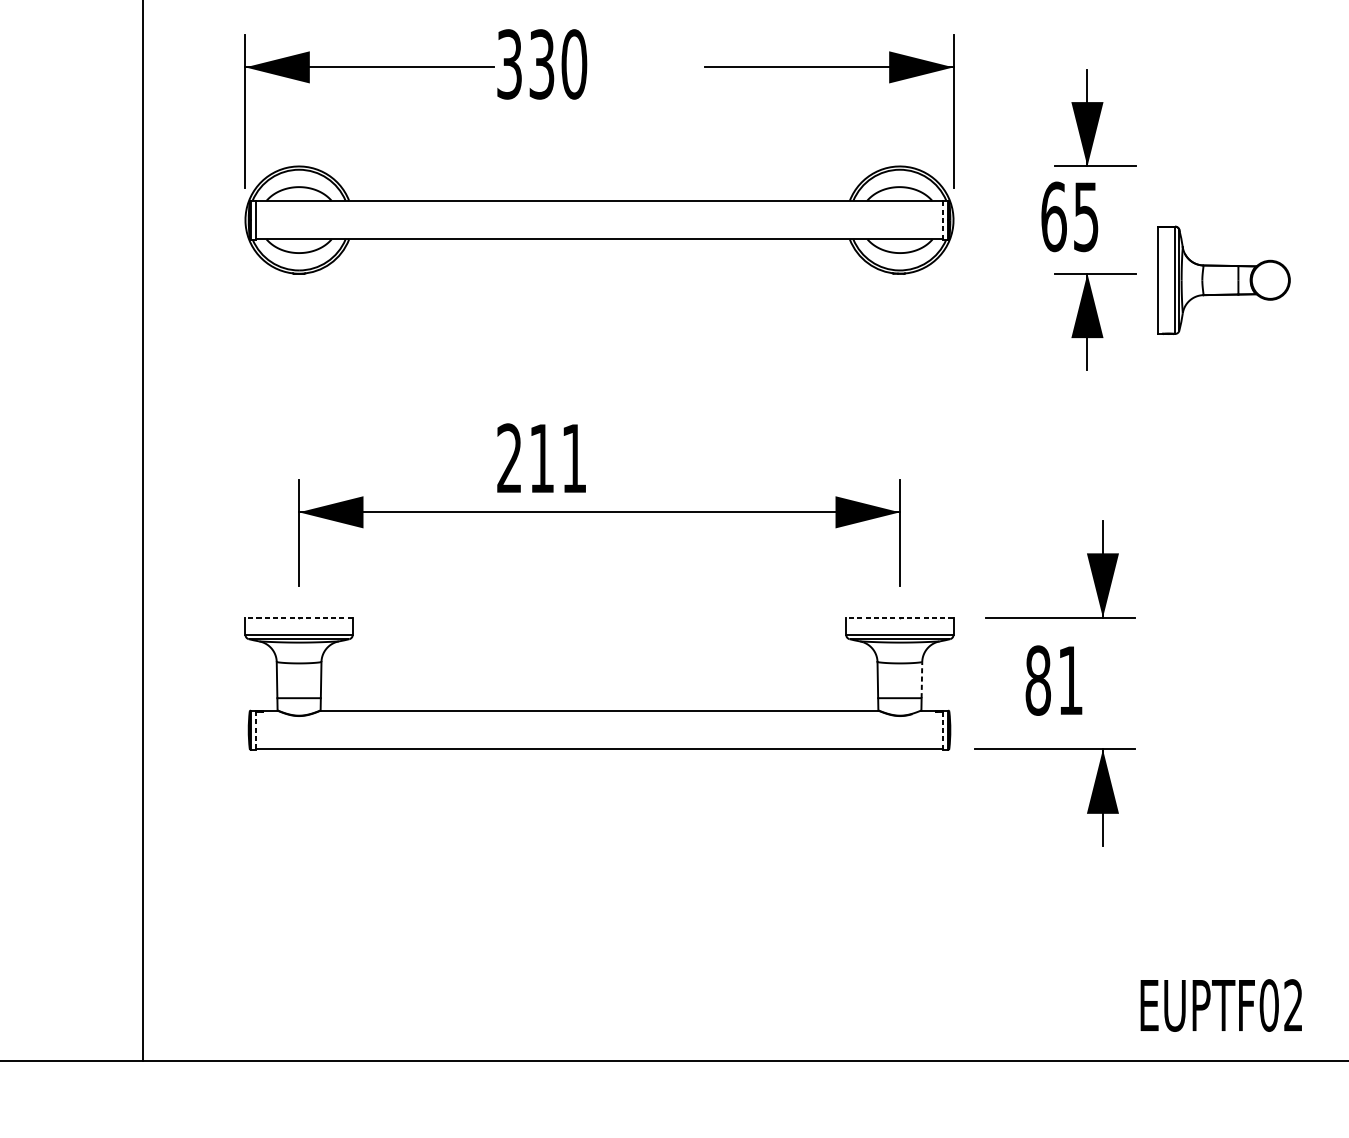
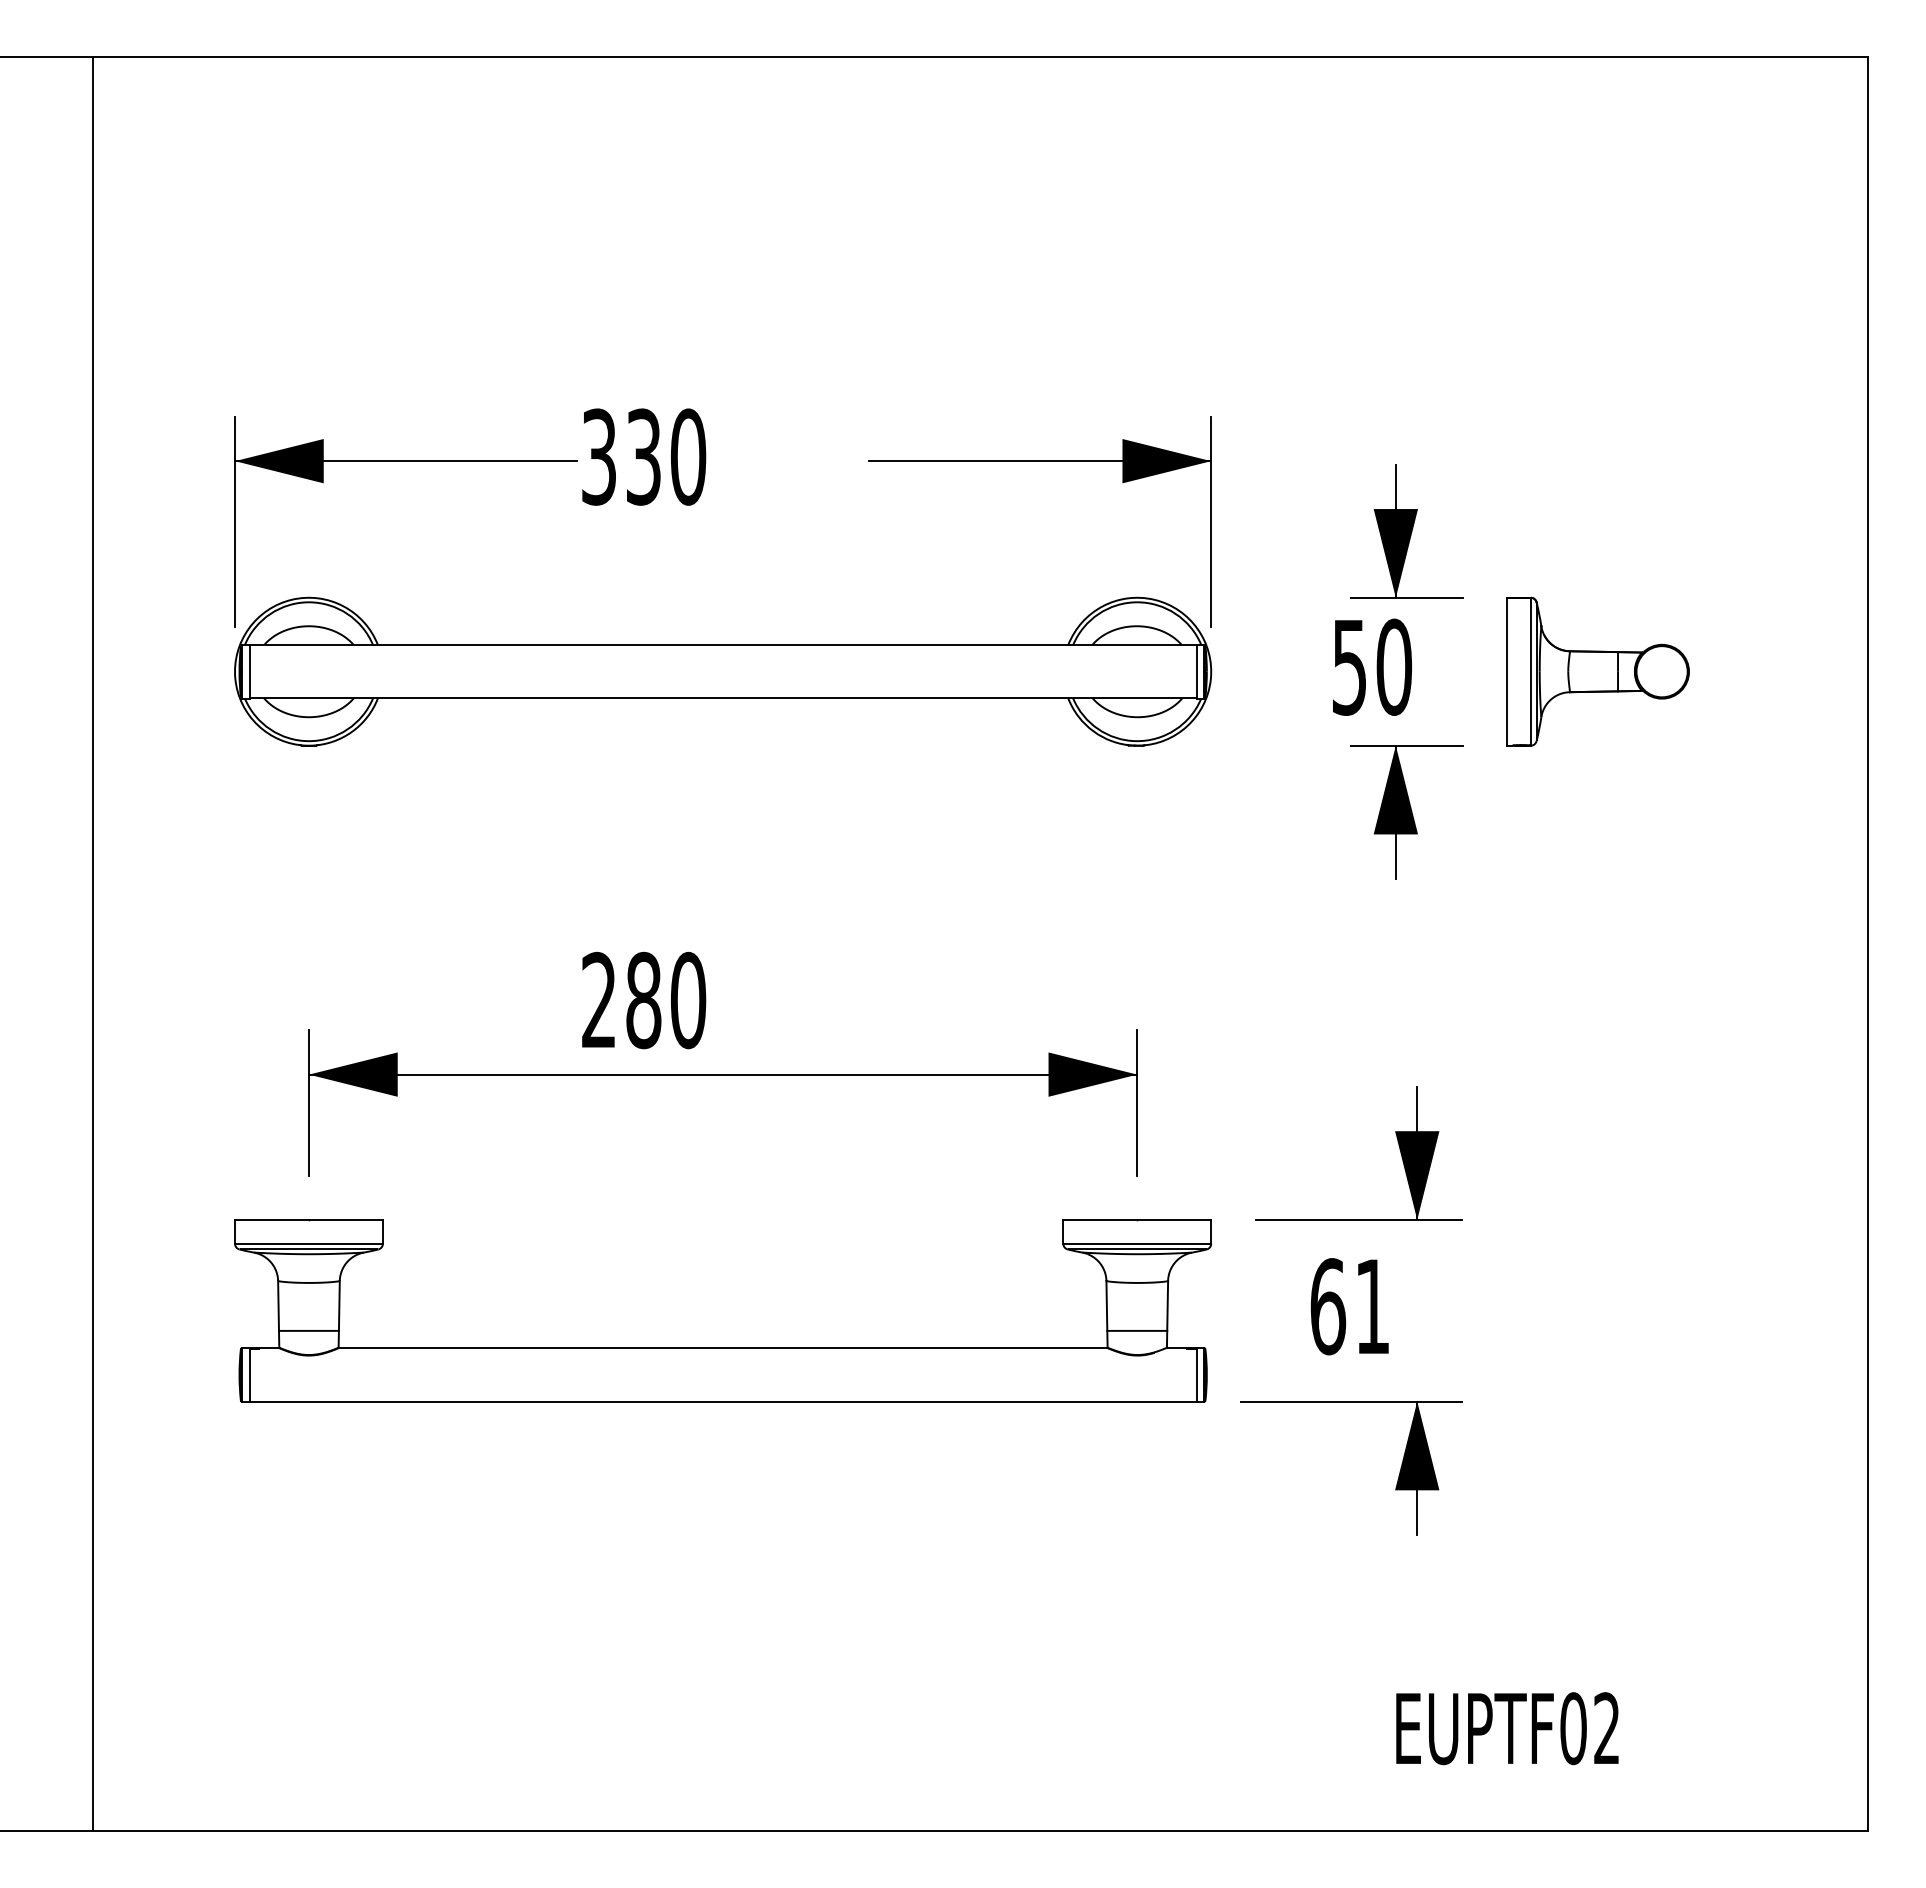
text: (1070, 216) -> (1372, 666), 65 -> 50
line: (942, 219) -> (1196, 671), dashed -> solid
part: (1223, 280) -> (1597, 671), moved
text: (558, 458) -> (666, 1000), 211 -> 280
line: (298, 617) -> (308, 1219), dashed -> solid
line: (900, 617) -> (1137, 1219), dashed -> solid
line: (921, 680) -> (1167, 1306), dashed -> solid
text: (1038, 680) -> (1328, 1306), 81 -> 61
line: (255, 730) -> (249, 1375), dashed -> solid
line: (942, 730) -> (1196, 1375), dashed -> solid
text: (1221, 1005) -> (1507, 1728), moved

